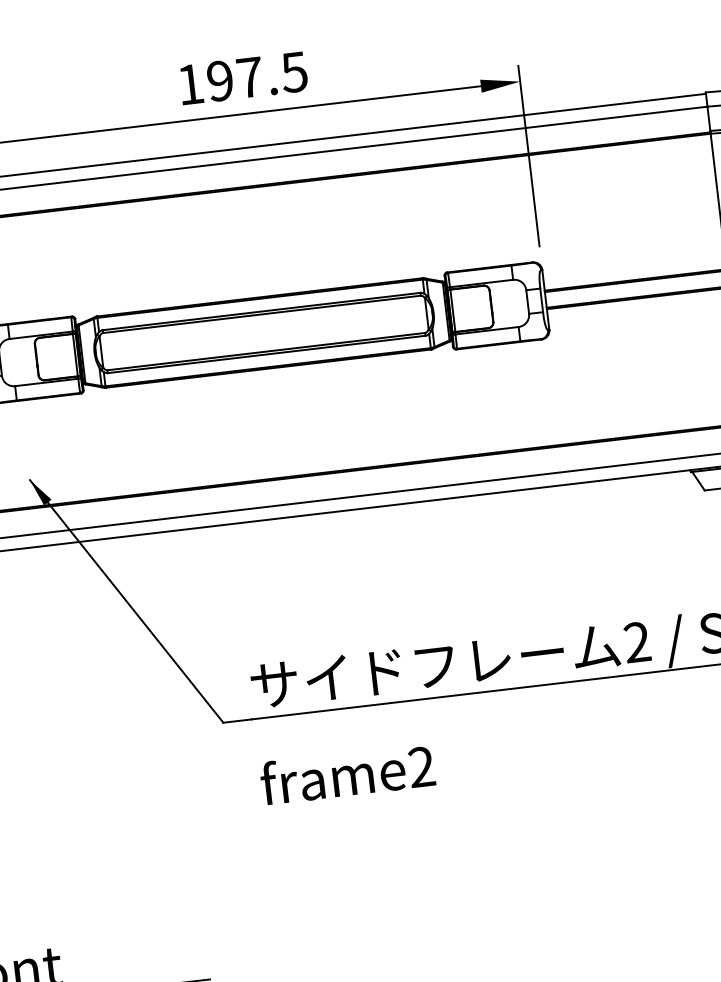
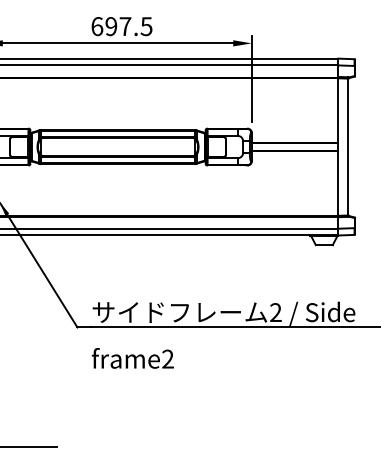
text: (191, 84) -> (97, 26), 197.5 -> 697.5

